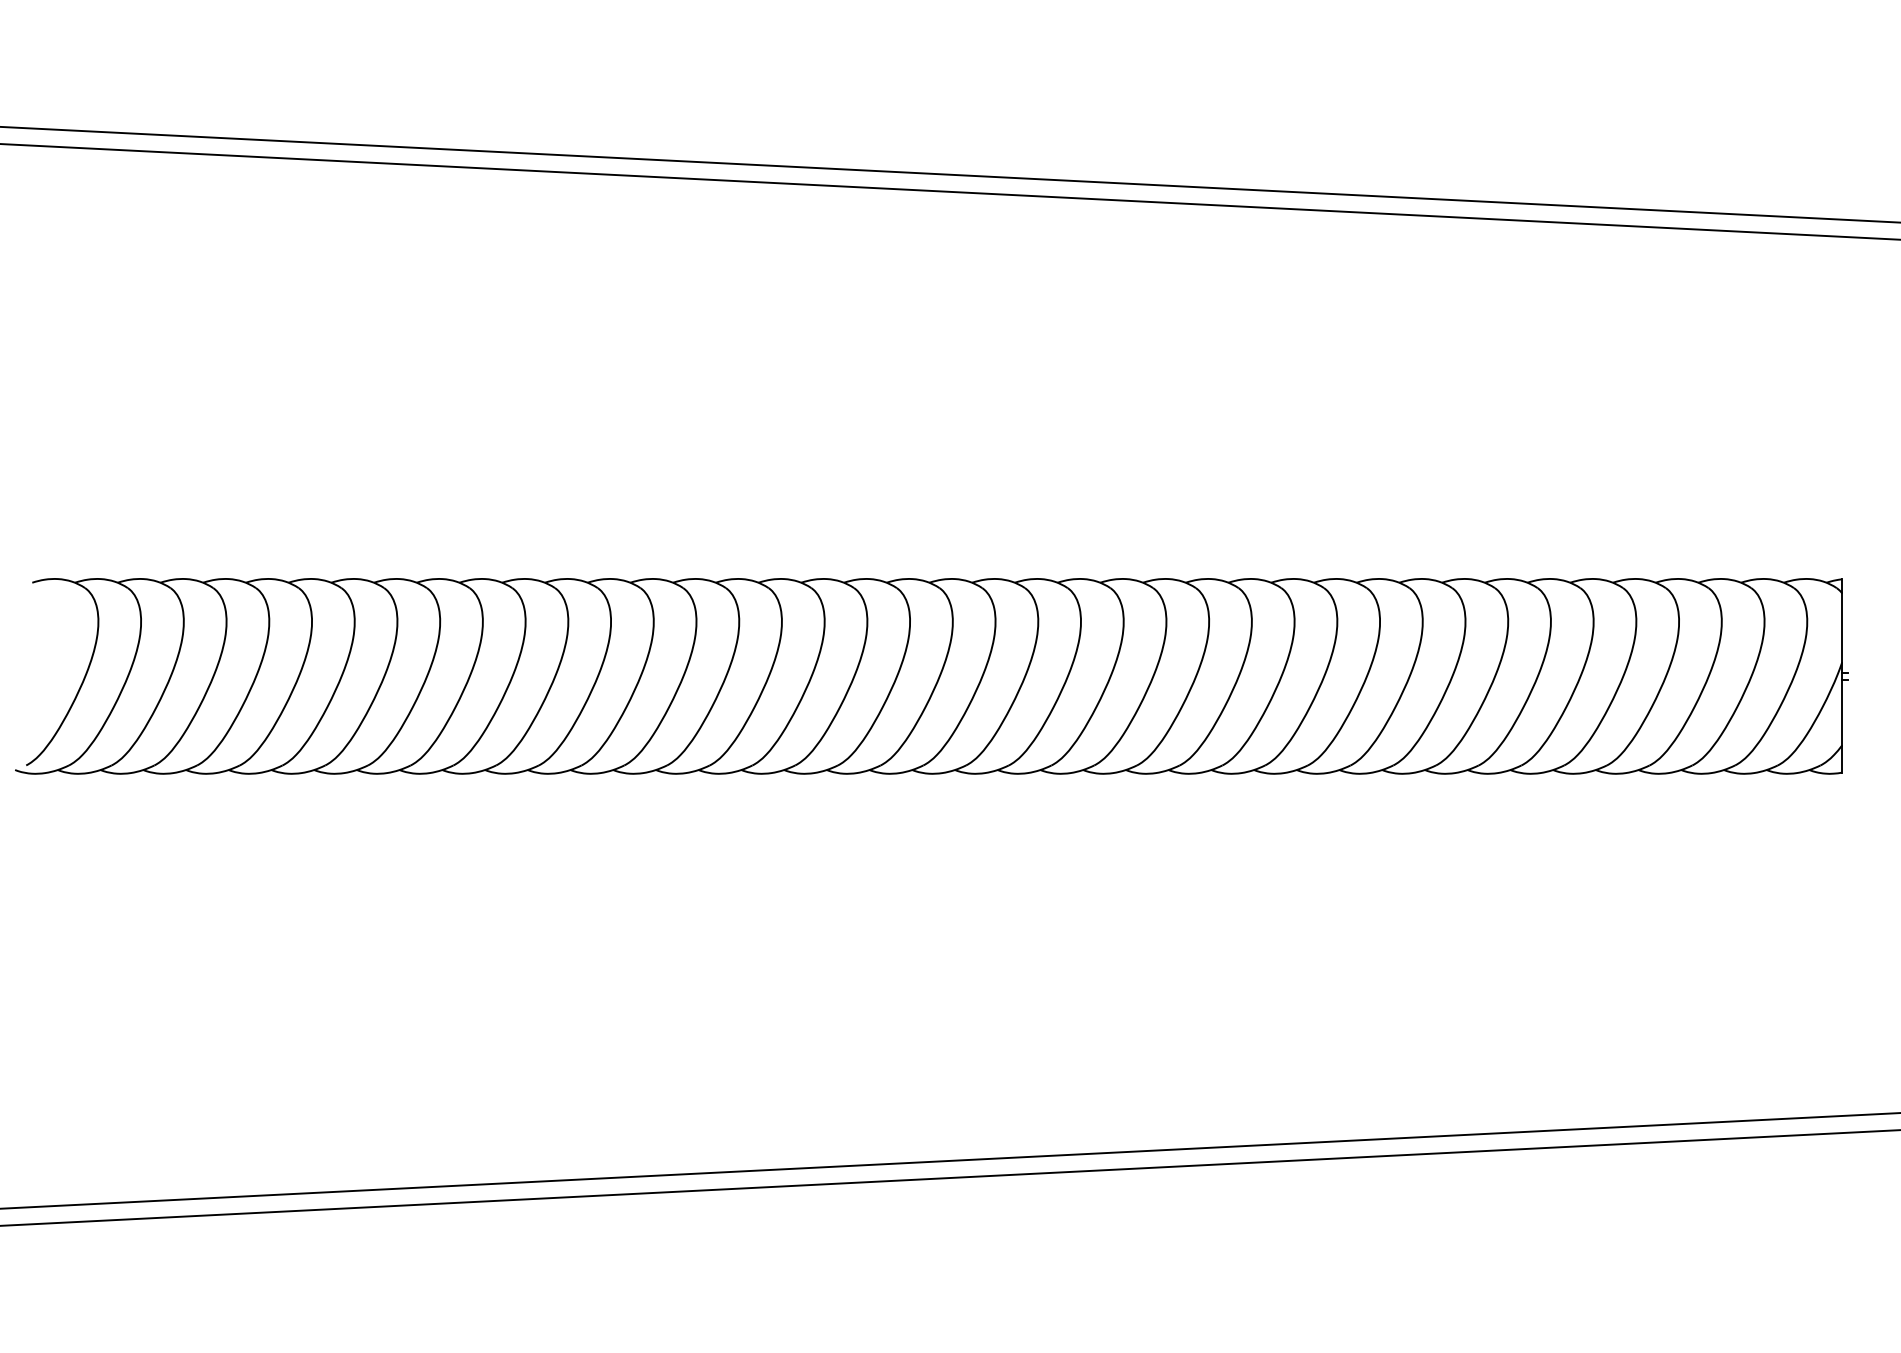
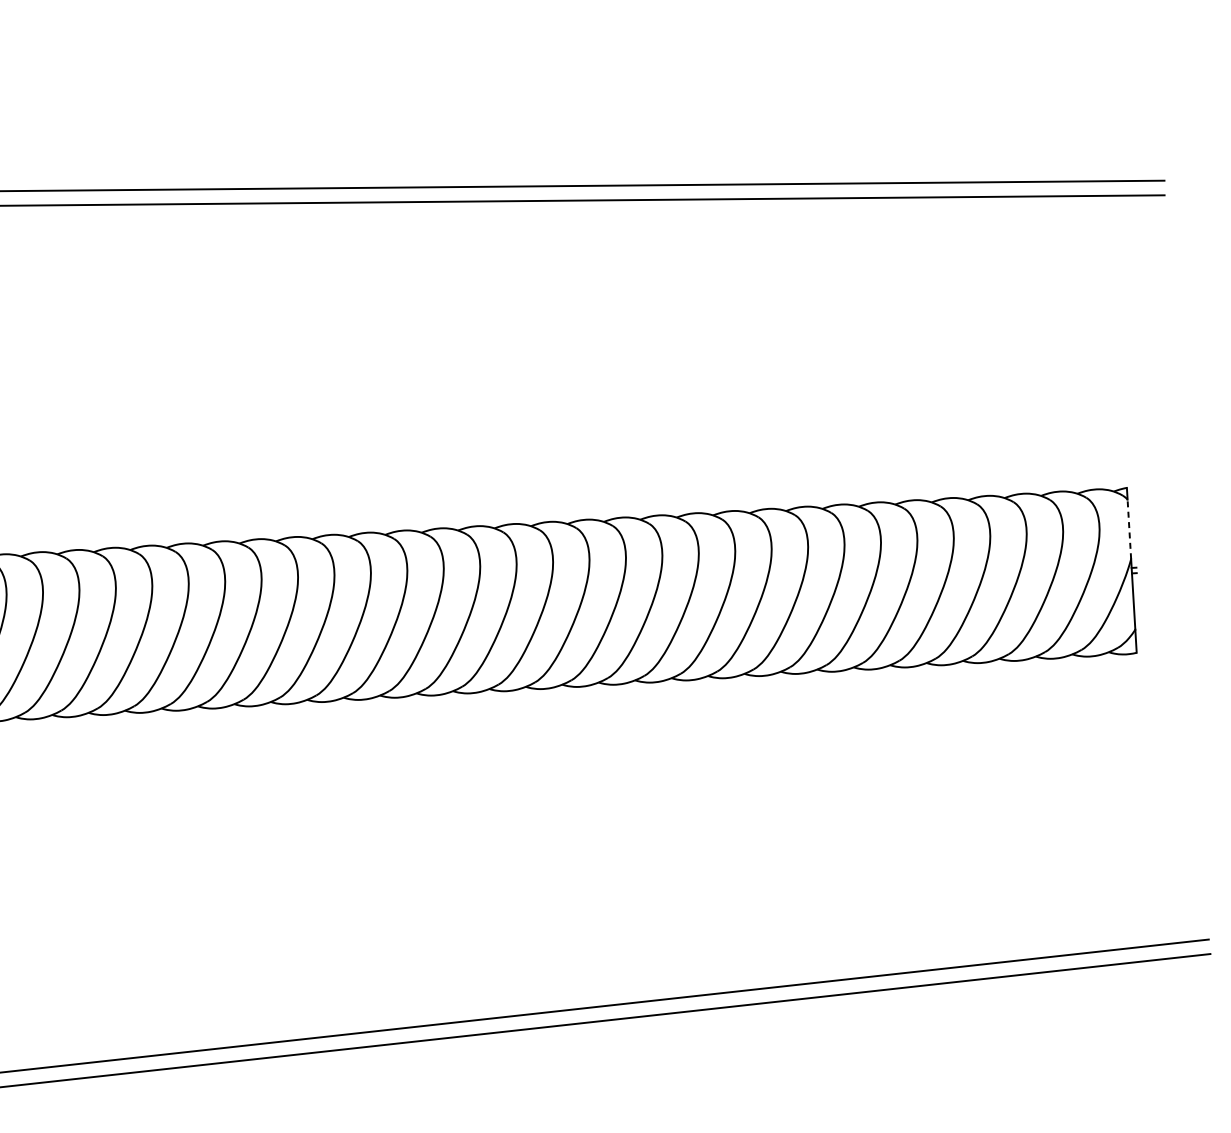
line: (1841, 628) -> (1128, 529), solid -> dashed

